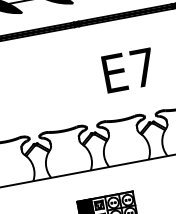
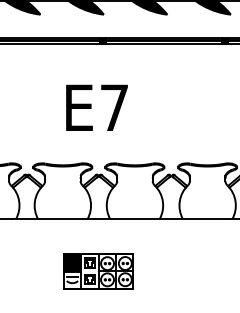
text: (128, 70) -> (96, 107), moved

